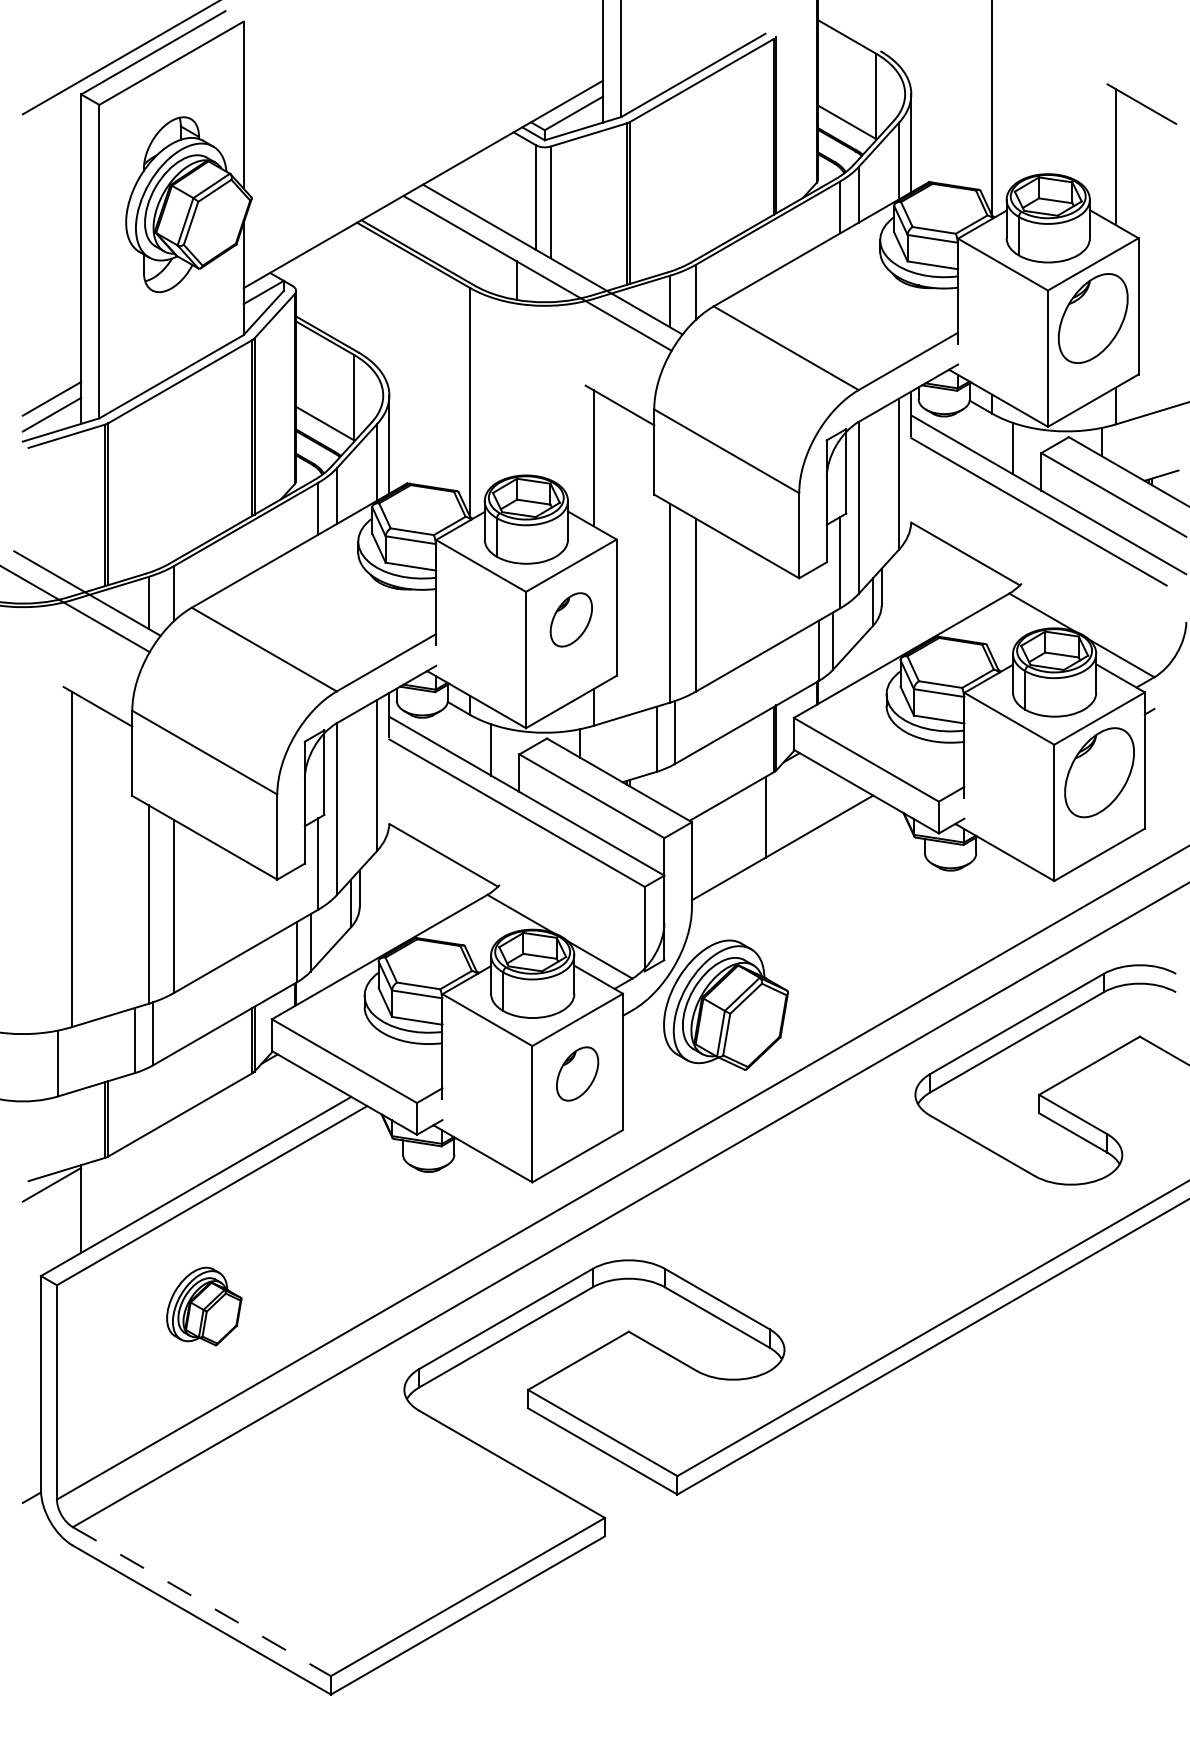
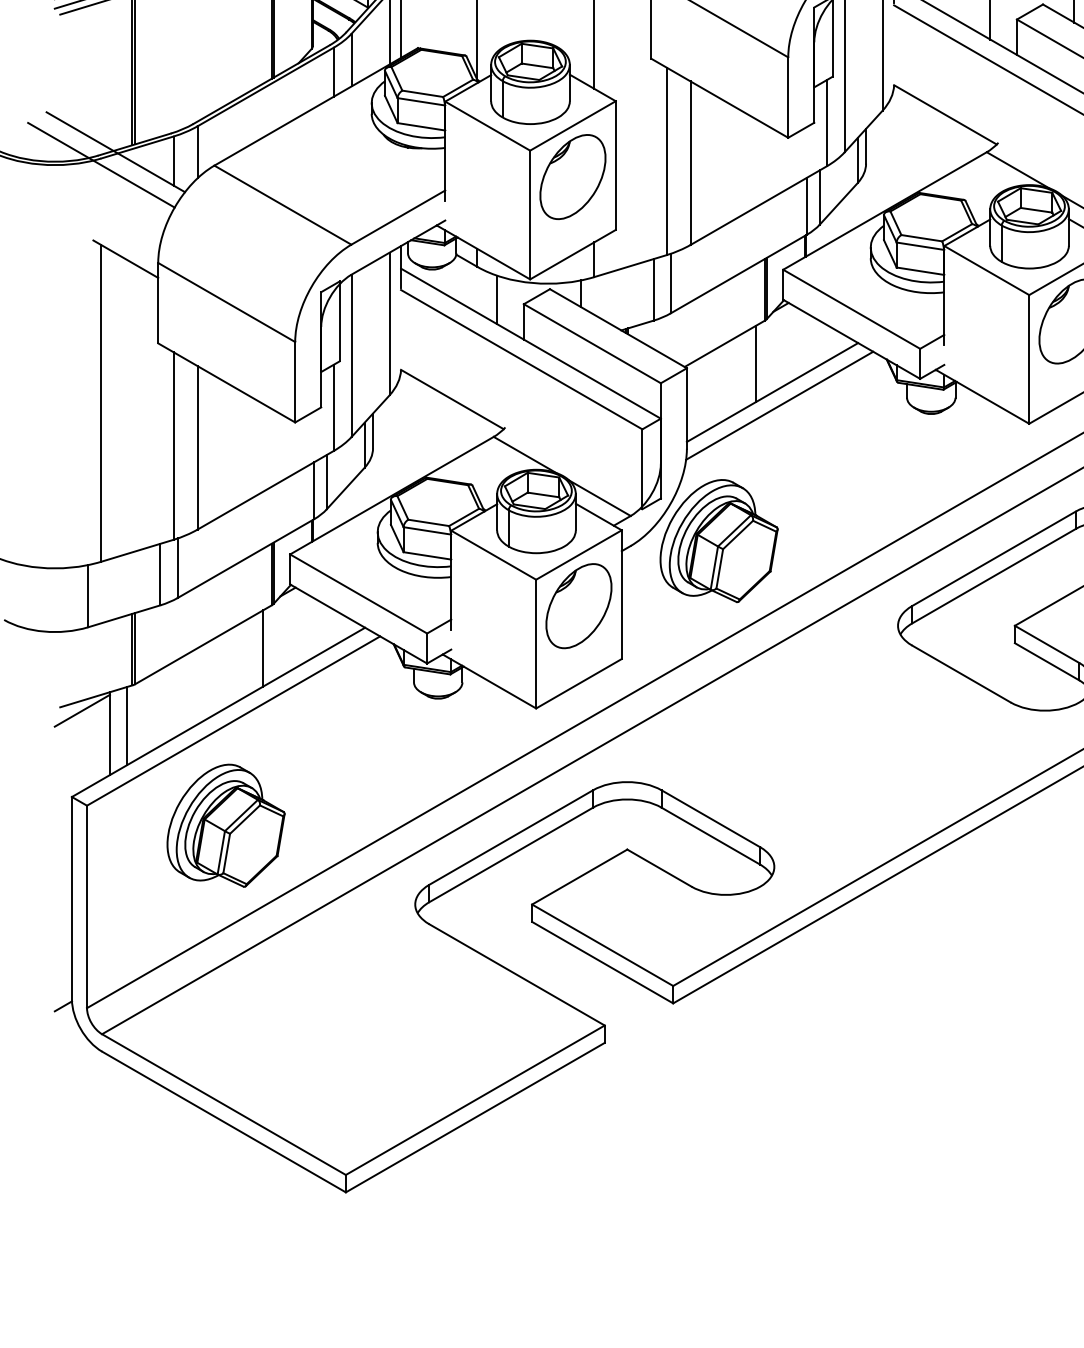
part: (571, 619) -> (573, 176), size x1.67
line: (790, 861) -> (780, 405), added
part: (577, 1073) -> (578, 605), size x1.67
line: (243, 1118) -> (263, 648), added
line: (99, 1200) -> (127, 725), added
part: (204, 1306) -> (226, 825), size x1.67
line: (201, 1601) -> (223, 1104), dashed -> solid

